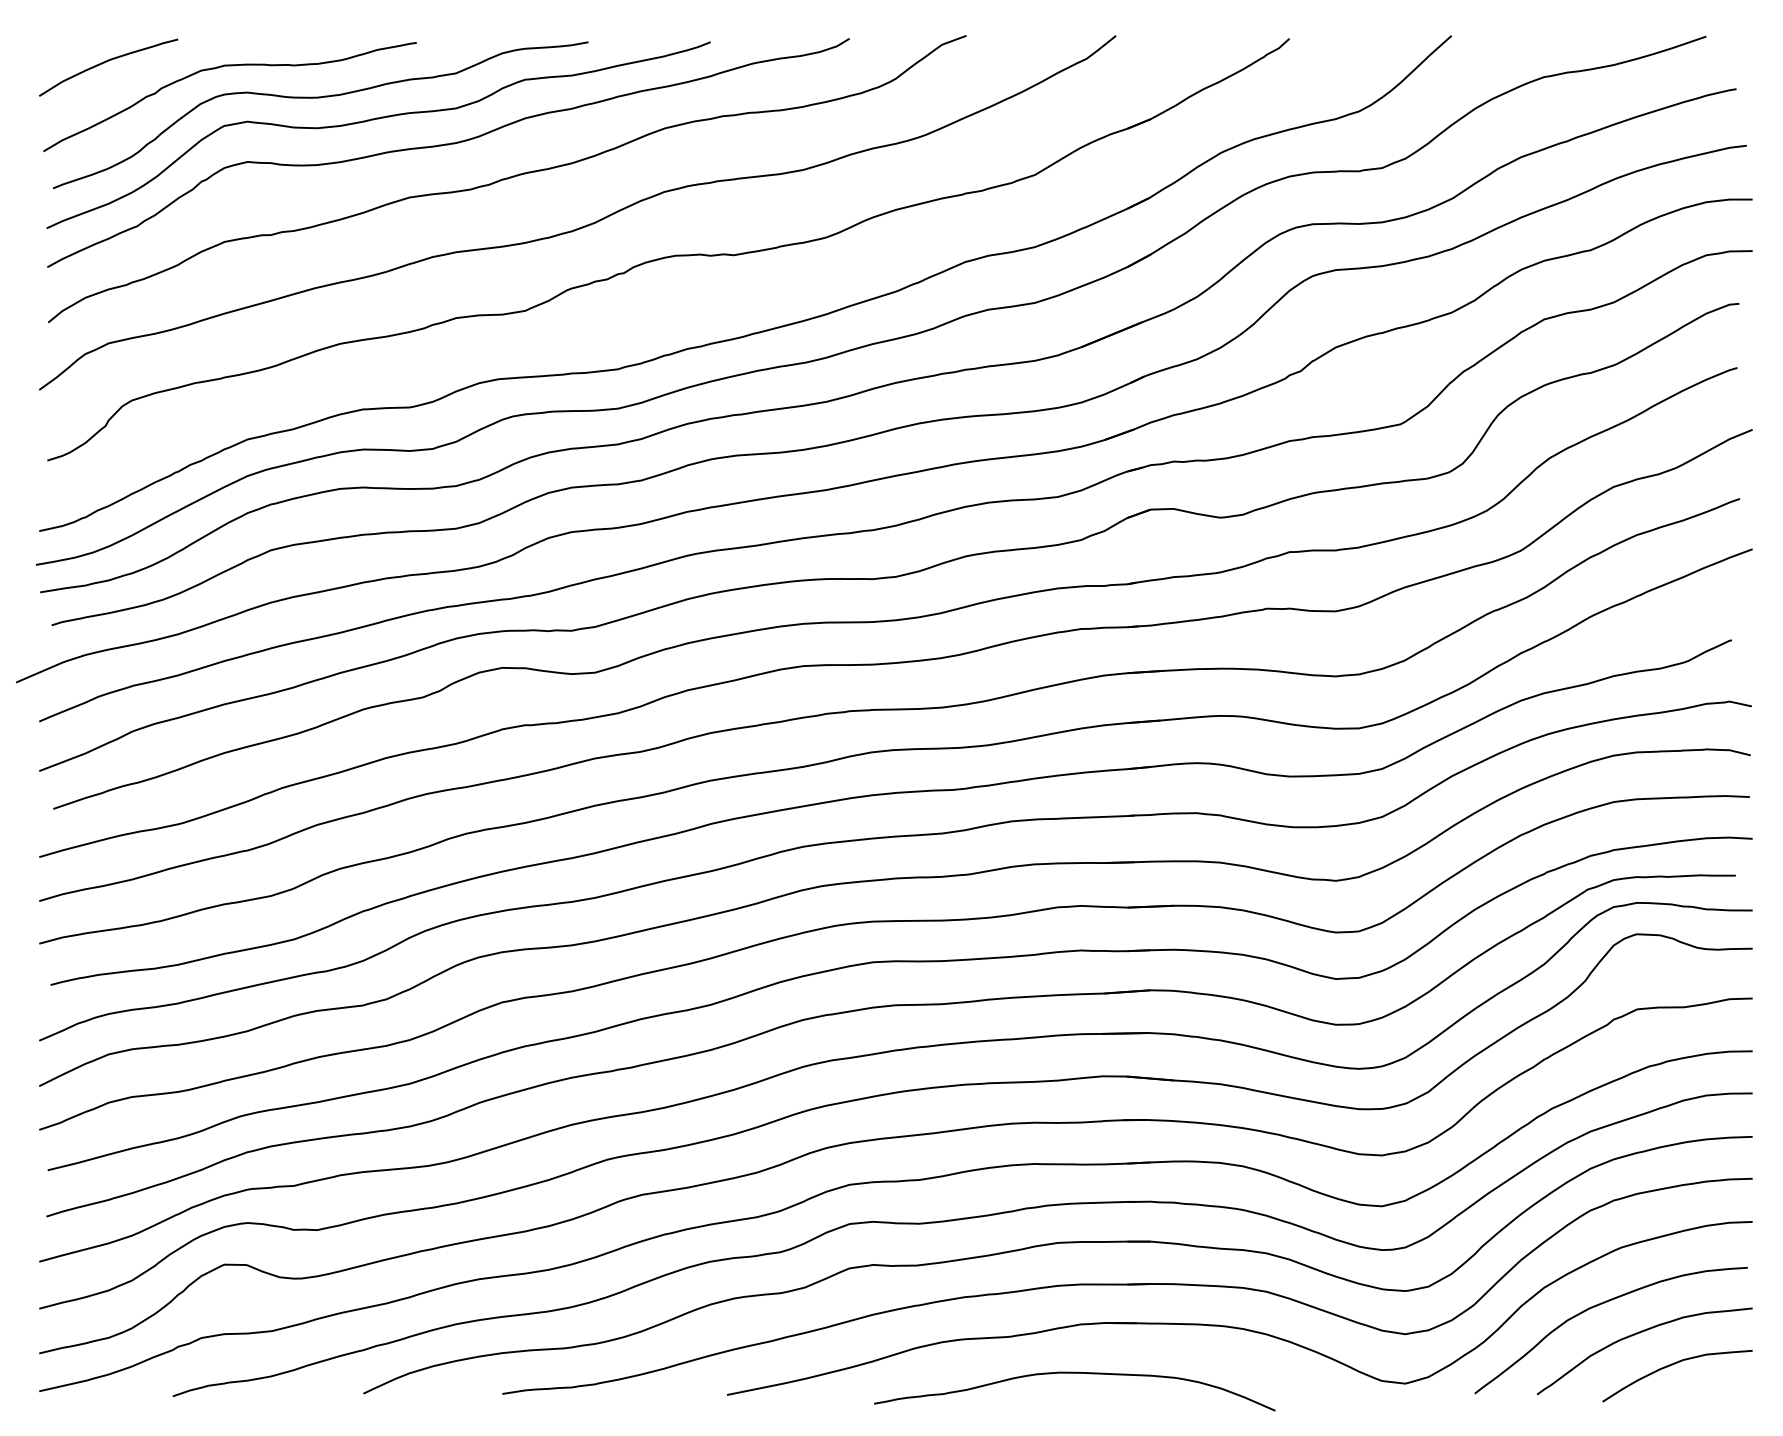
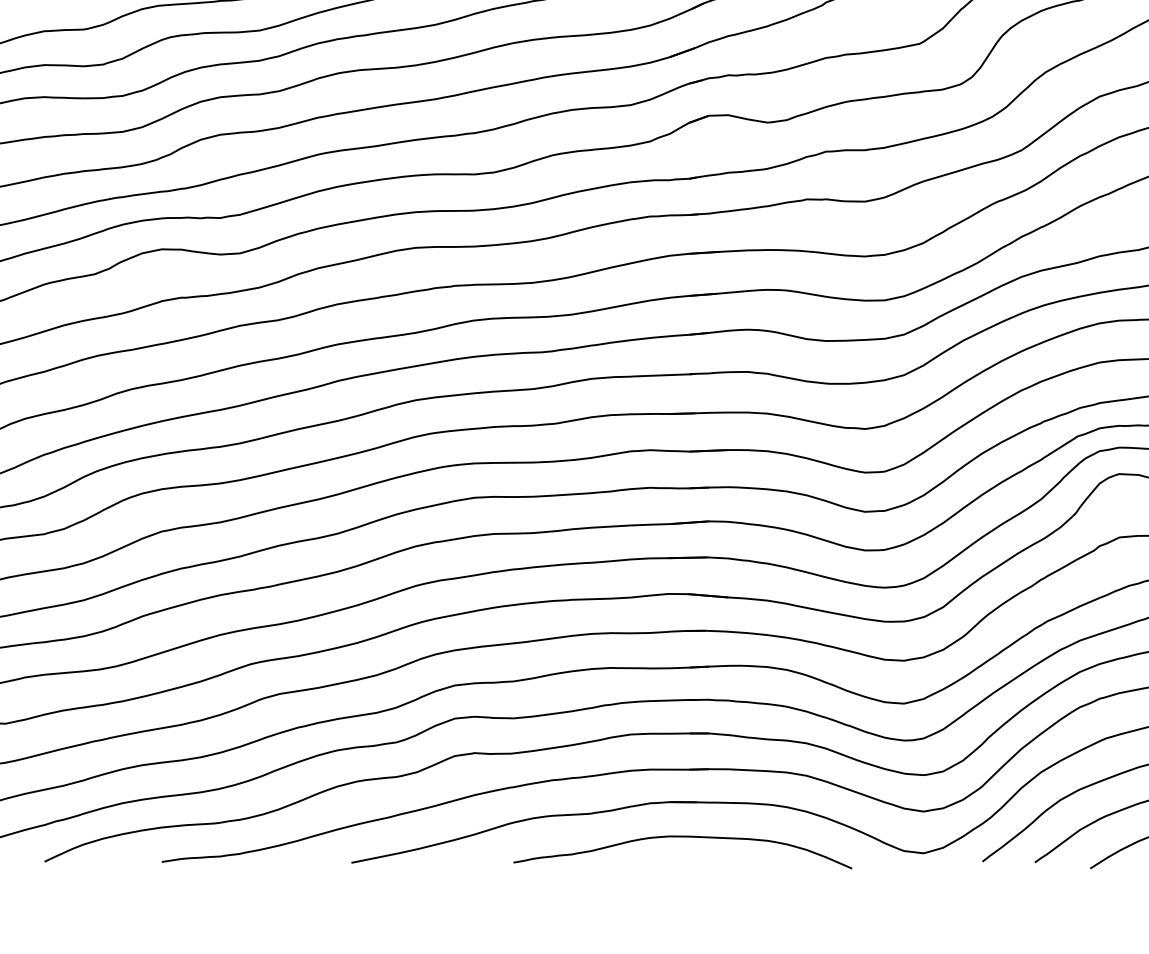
curve: (1074, 1373) -> (682, 837), moved

